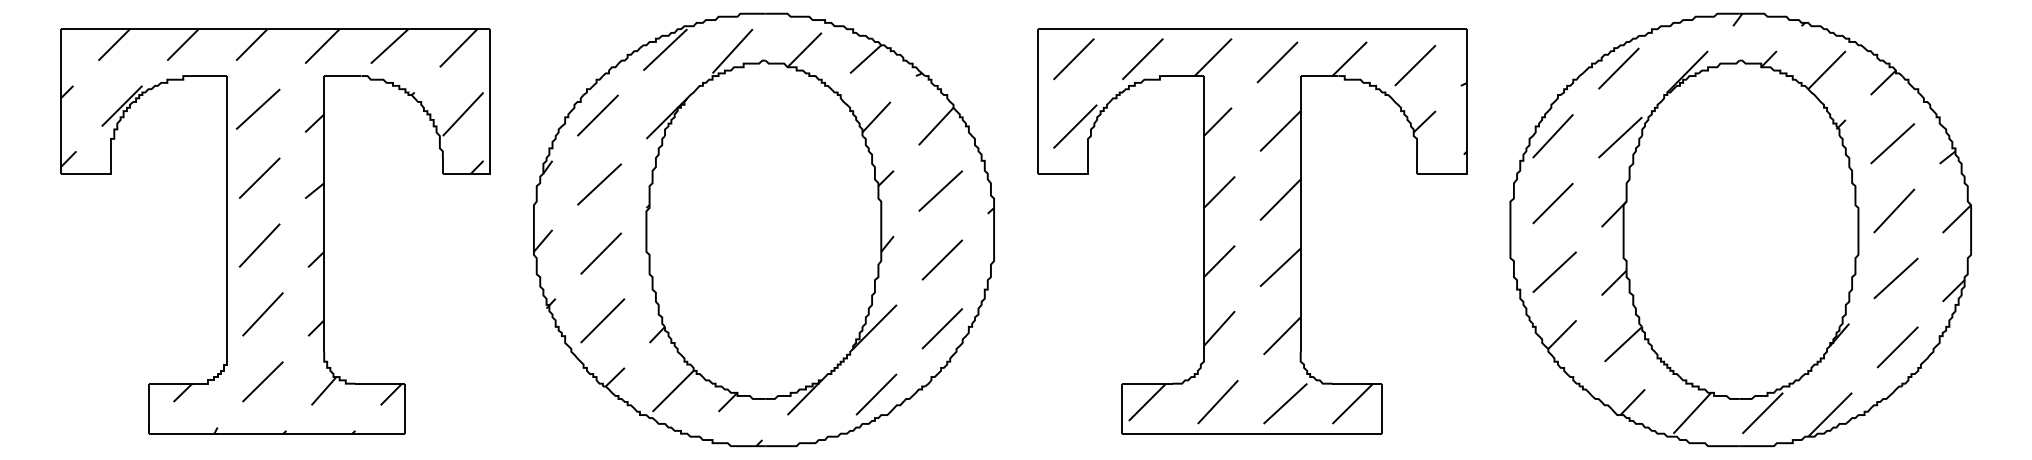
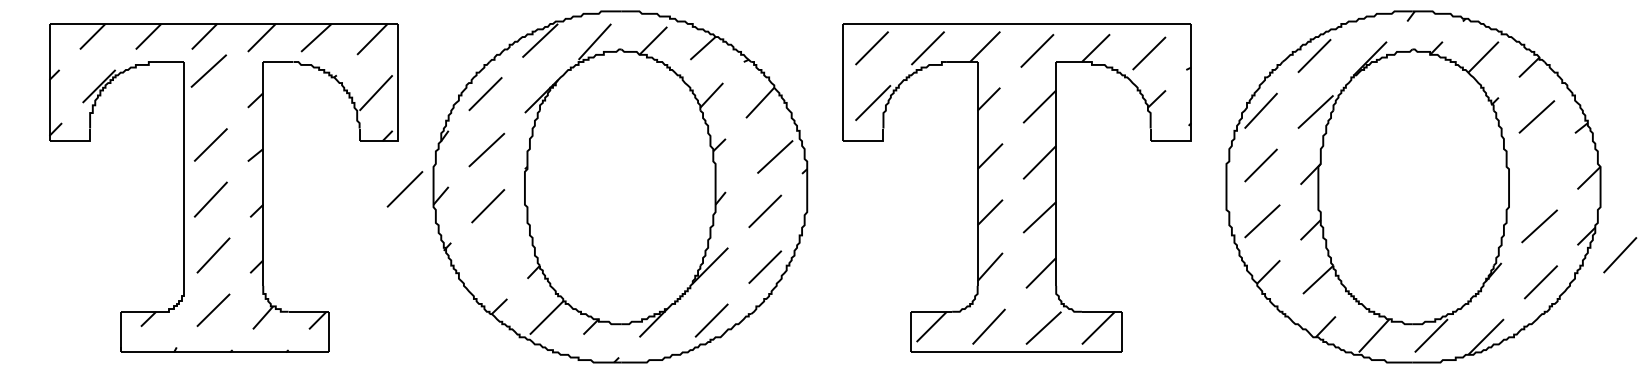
line: (257, 108) -> (208, 70), moved
line: (940, 190) -> (775, 156), moved
line: (1894, 210) -> (1620, 254), moved
line: (602, 320) -> (404, 189), moved

